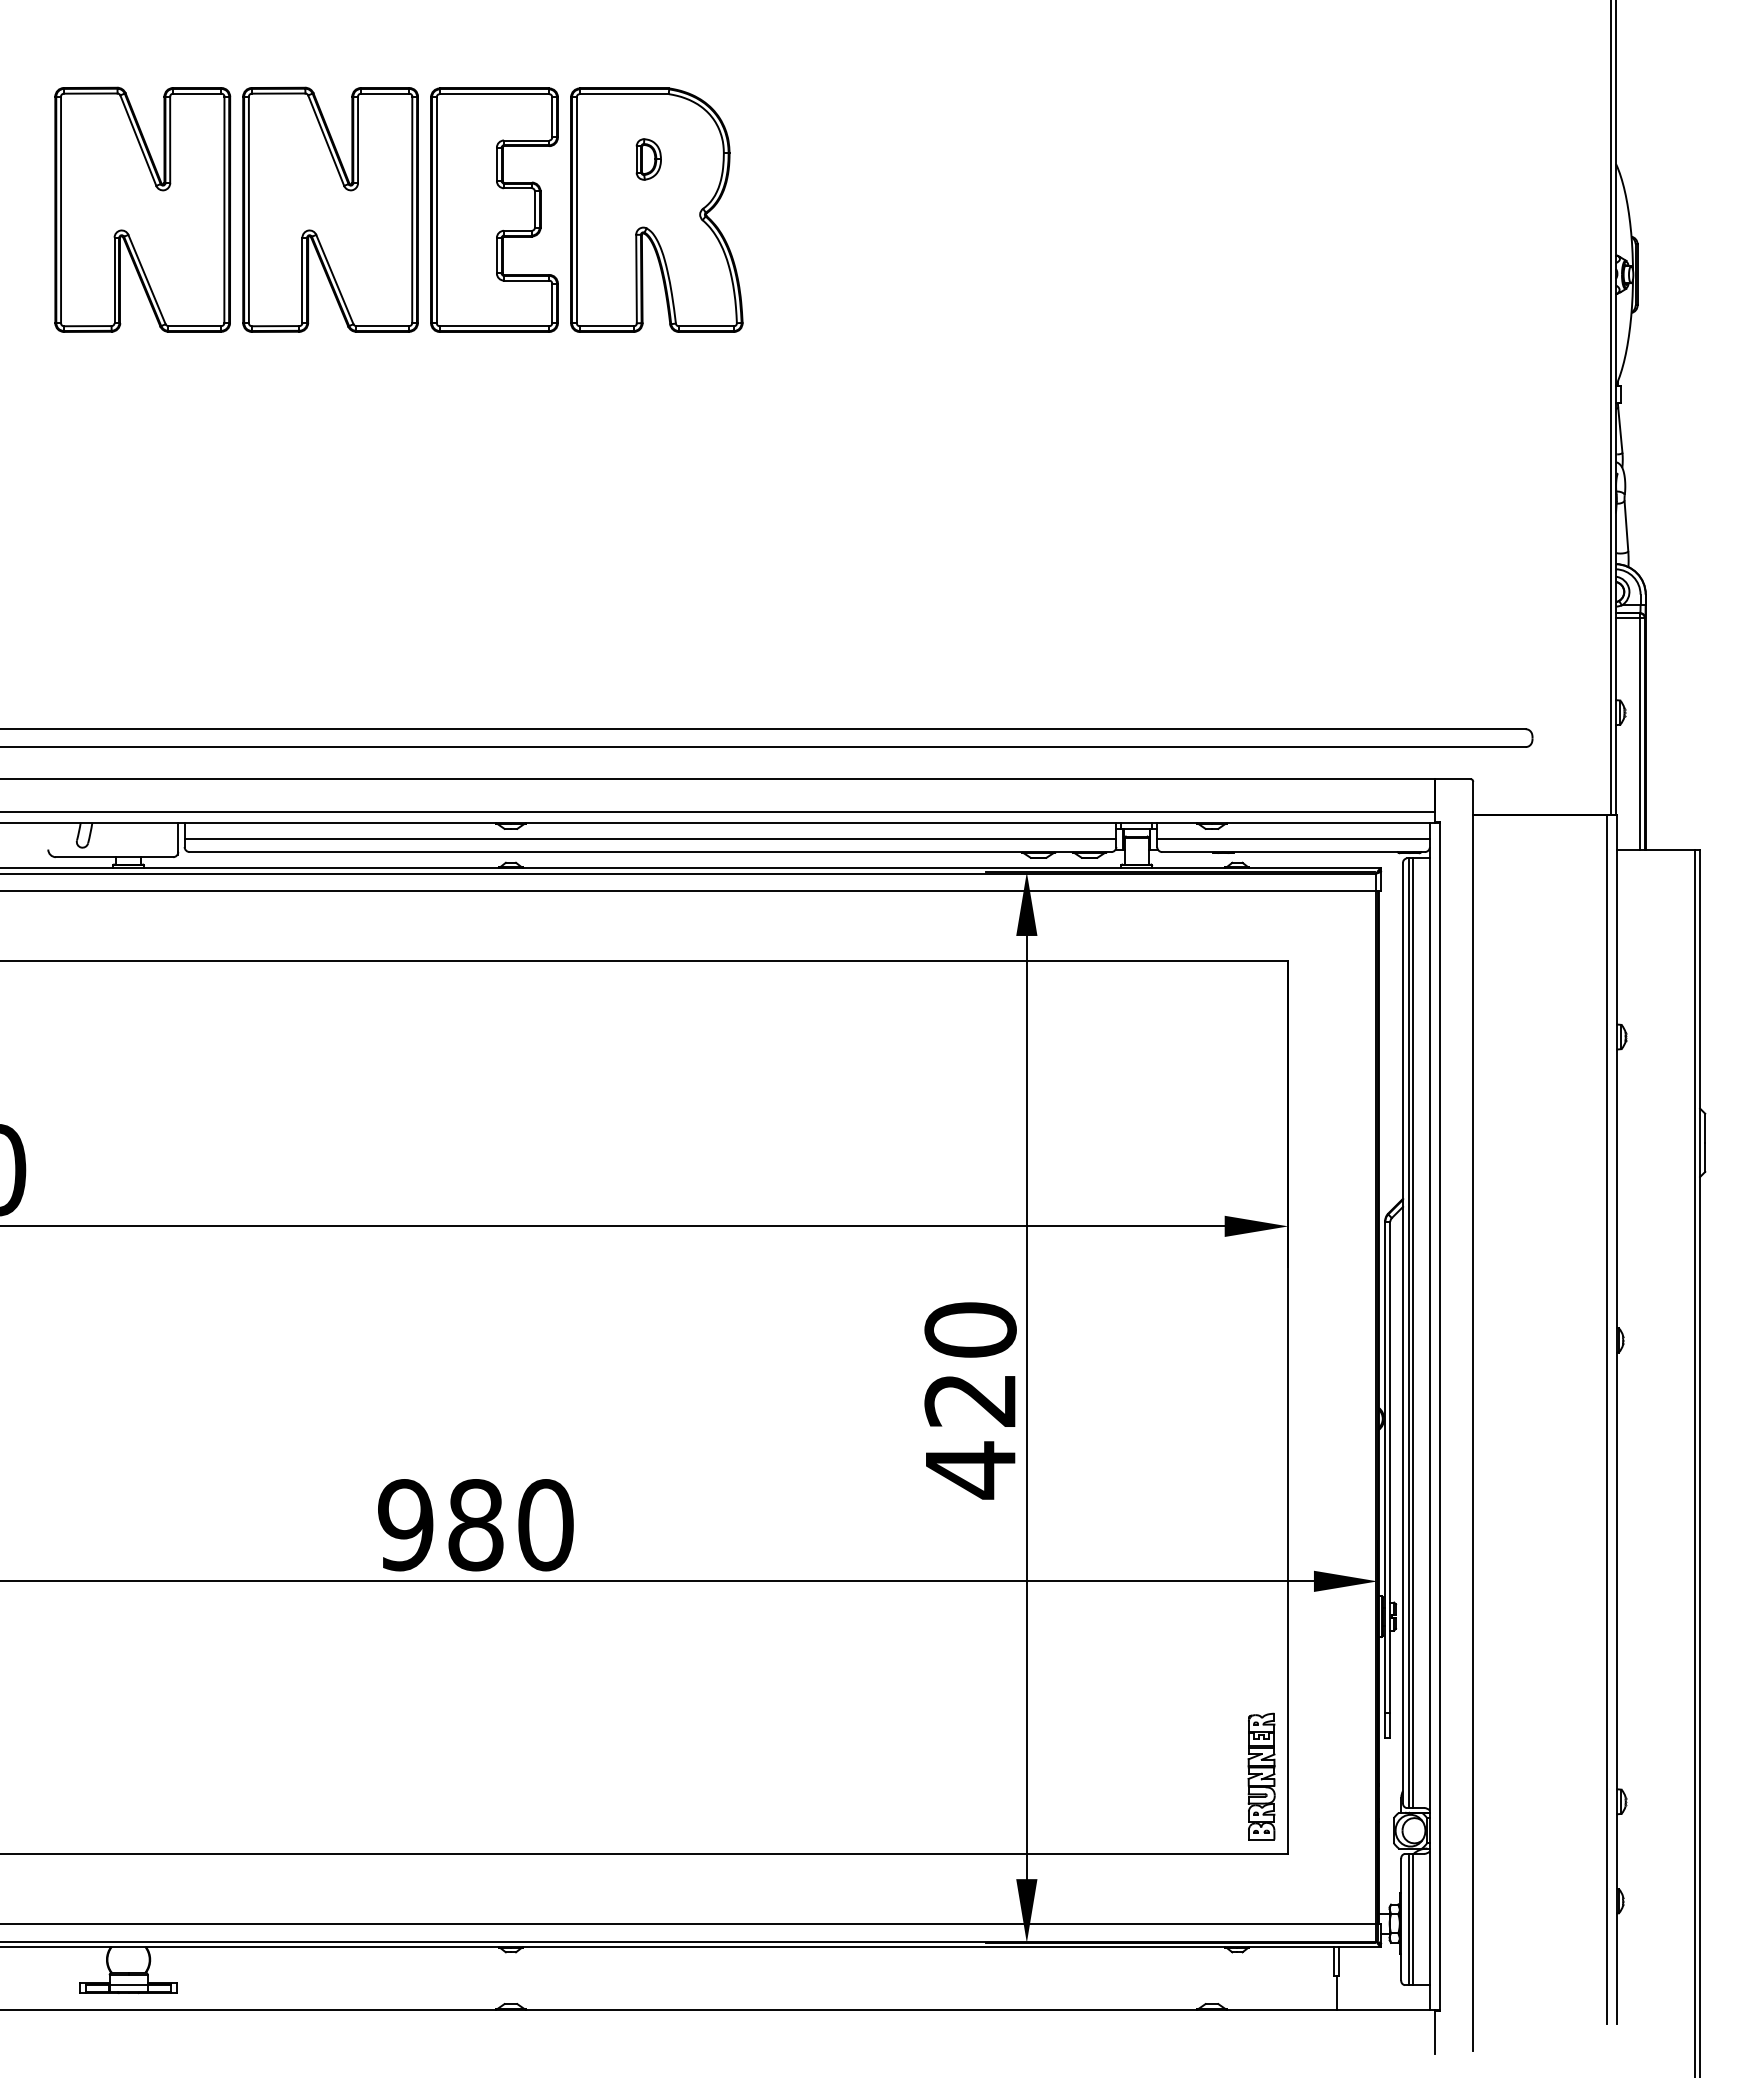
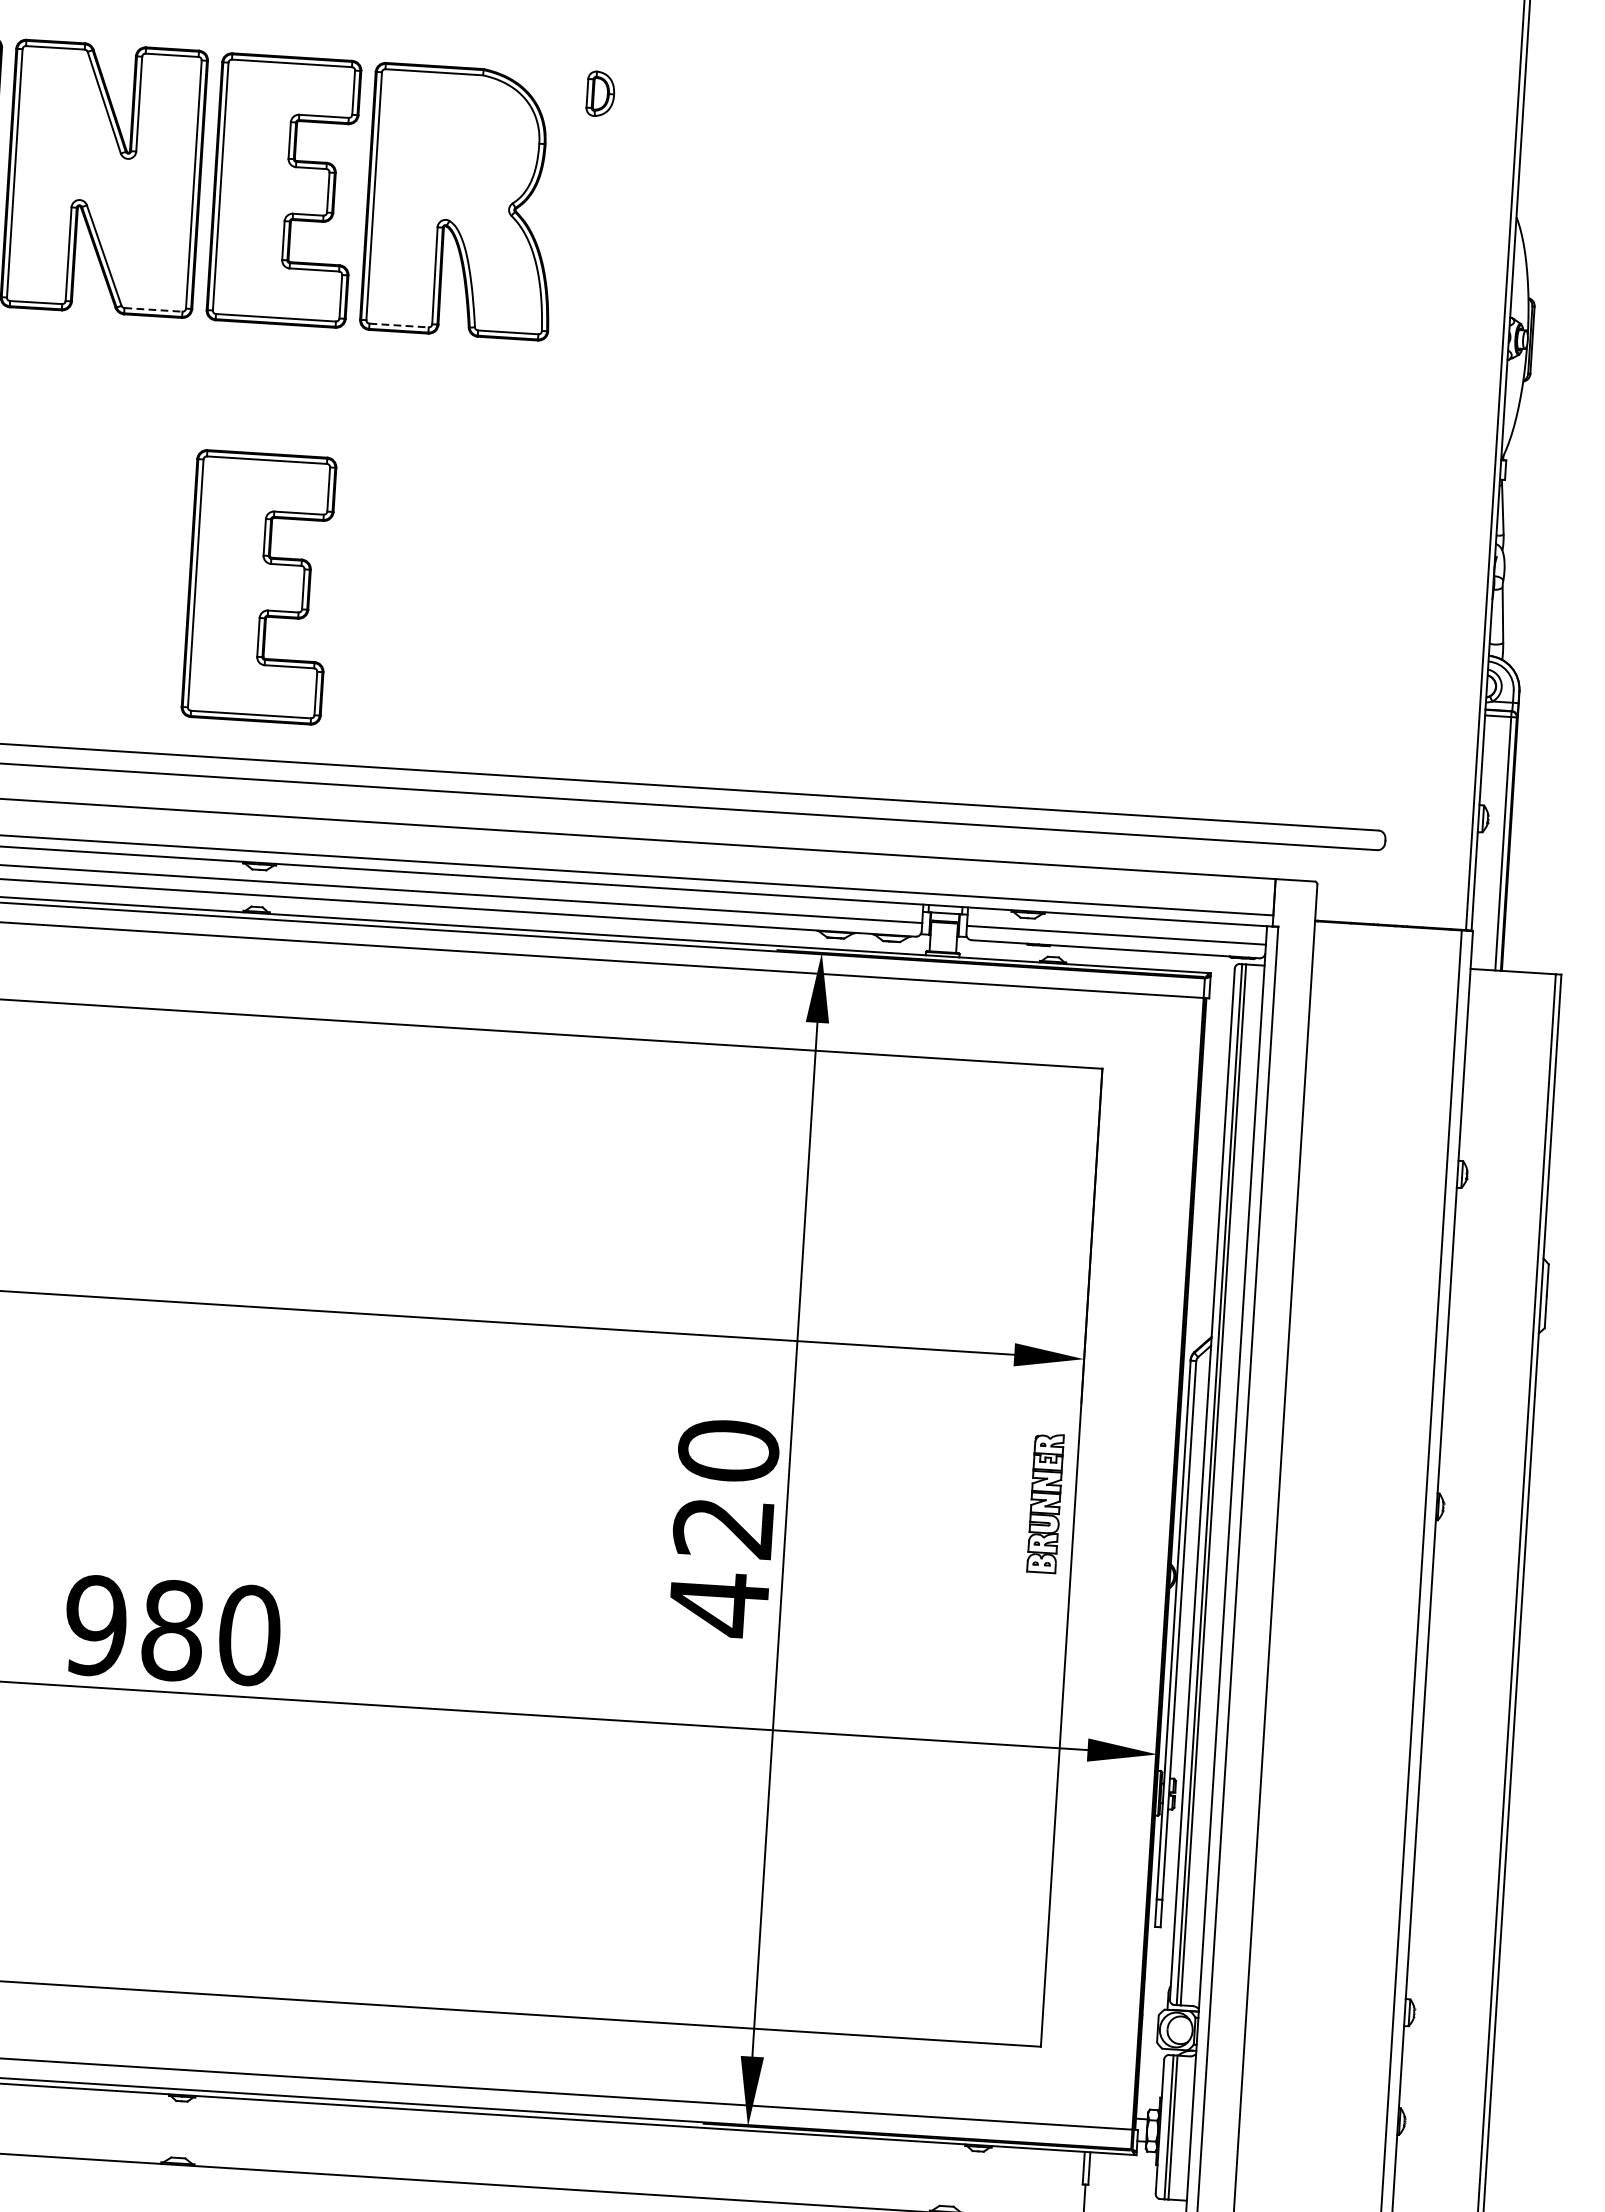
part: (648, 159) -> (600, 94), moved
line: (383, 326) -> (154, 310), solid -> dashed
line: (607, 326) -> (399, 325), solid -> dashed
part: (494, 571) -> (259, 586), added
part: (1261, 1776) -> (1045, 1503), moved

